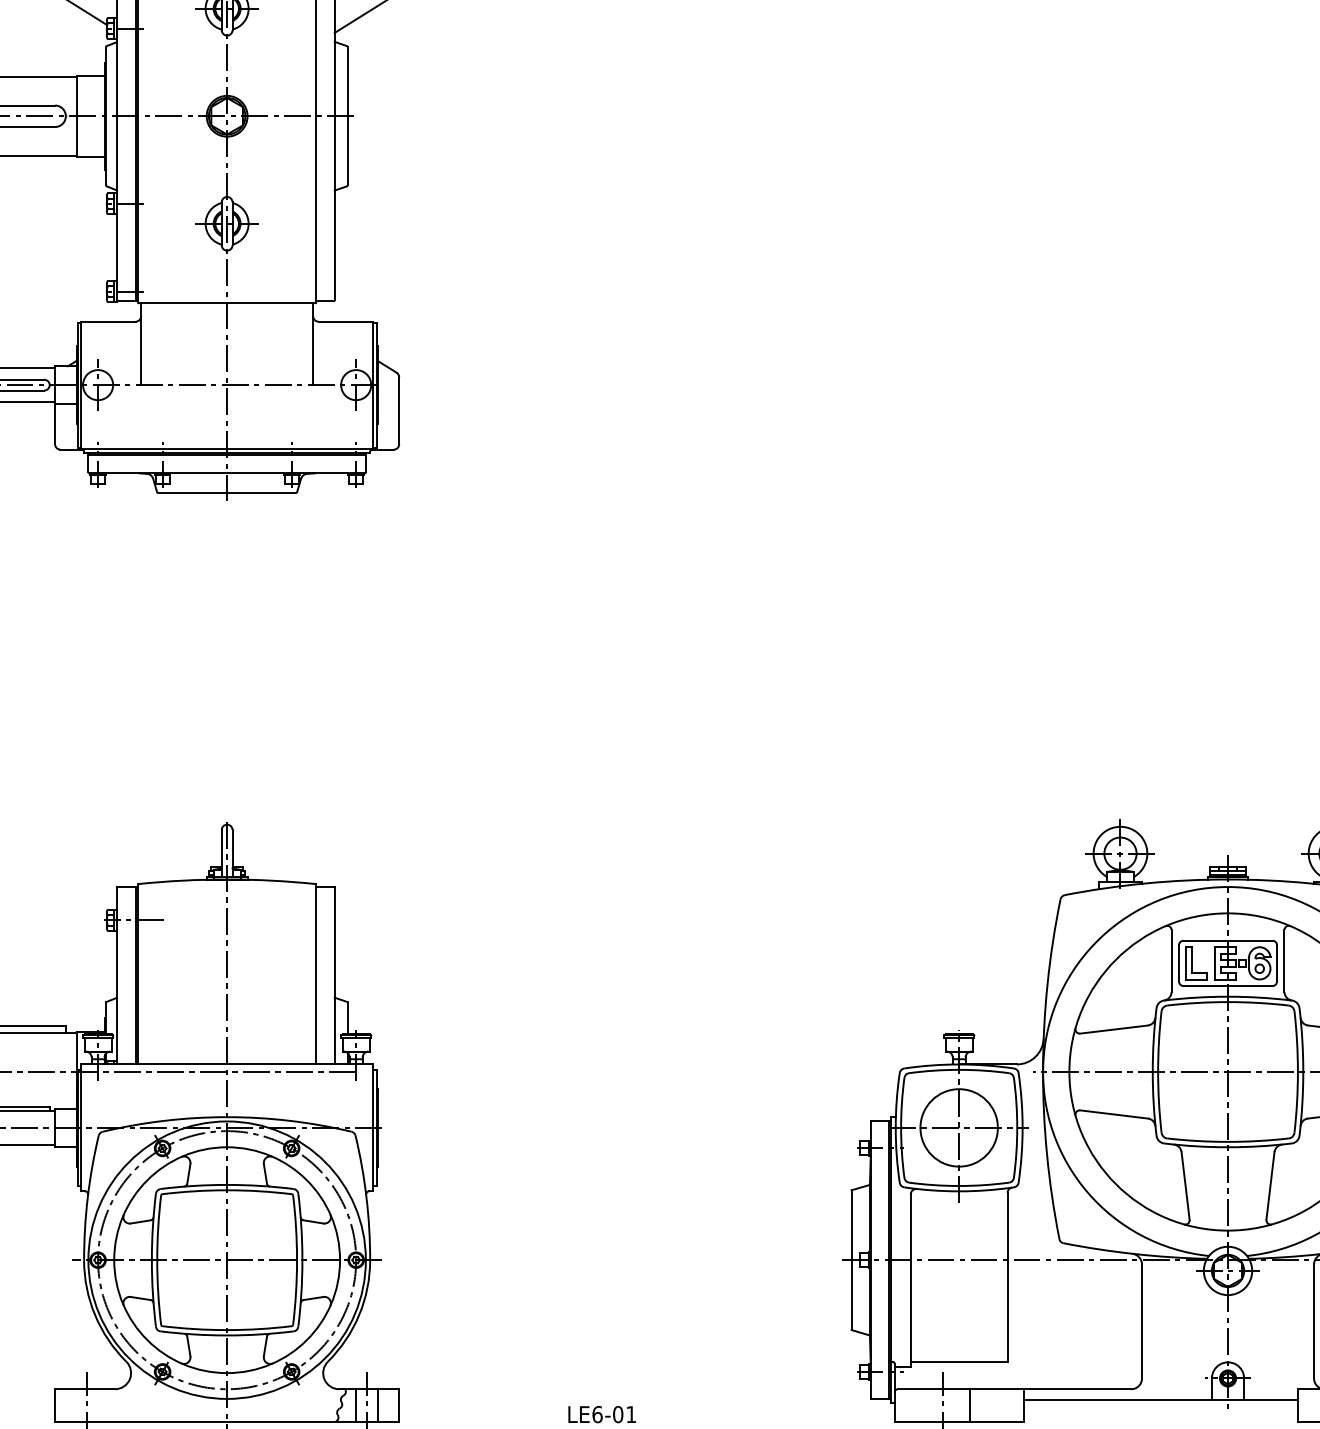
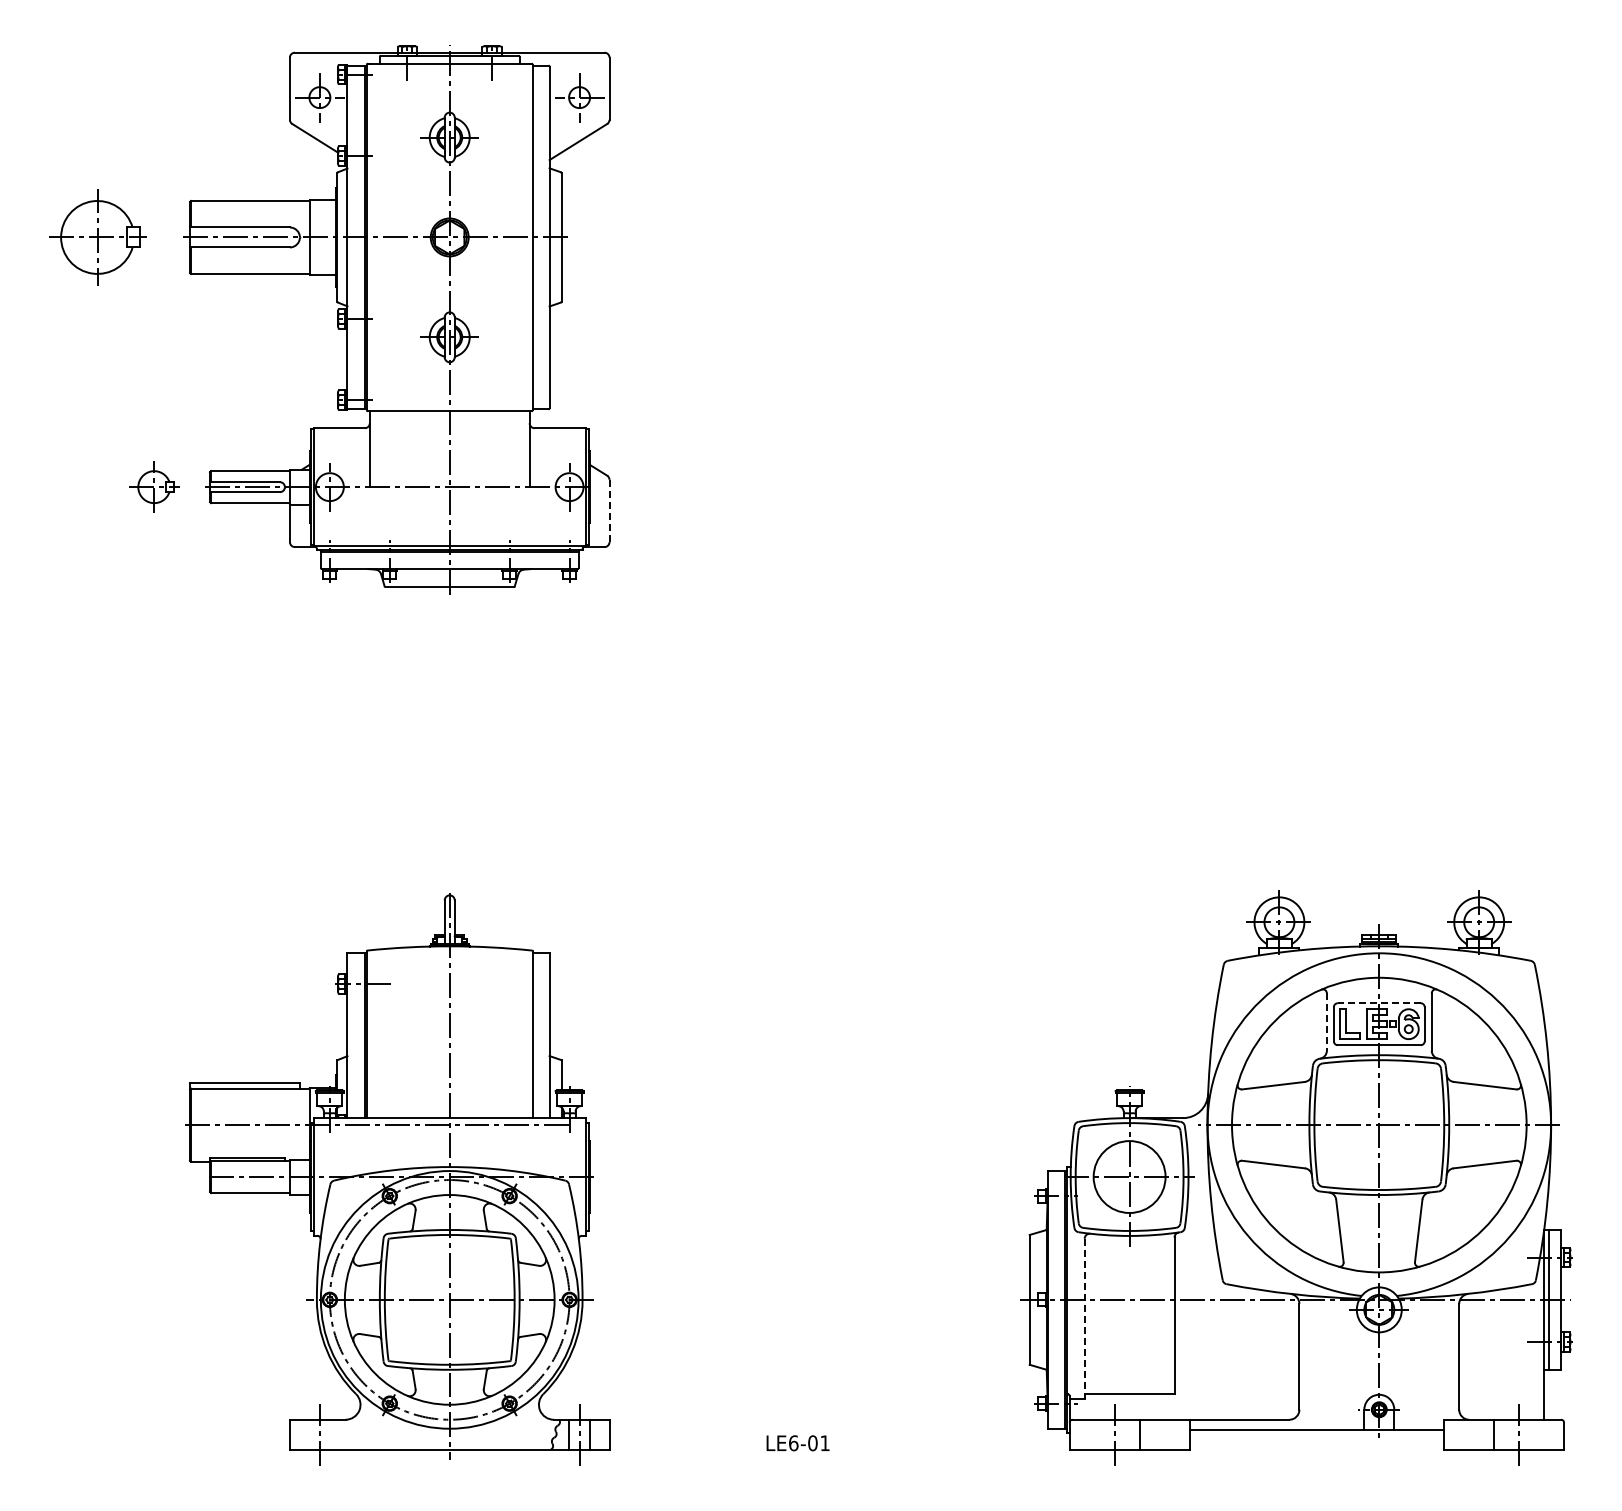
line: (399, 410) -> (609, 510), solid -> dashed
line: (1227, 941) -> (1378, 1003), solid -> dashed
line: (1171, 961) -> (1326, 1022), solid -> dashed
line: (910, 1281) -> (1084, 1319), solid -> dashed

